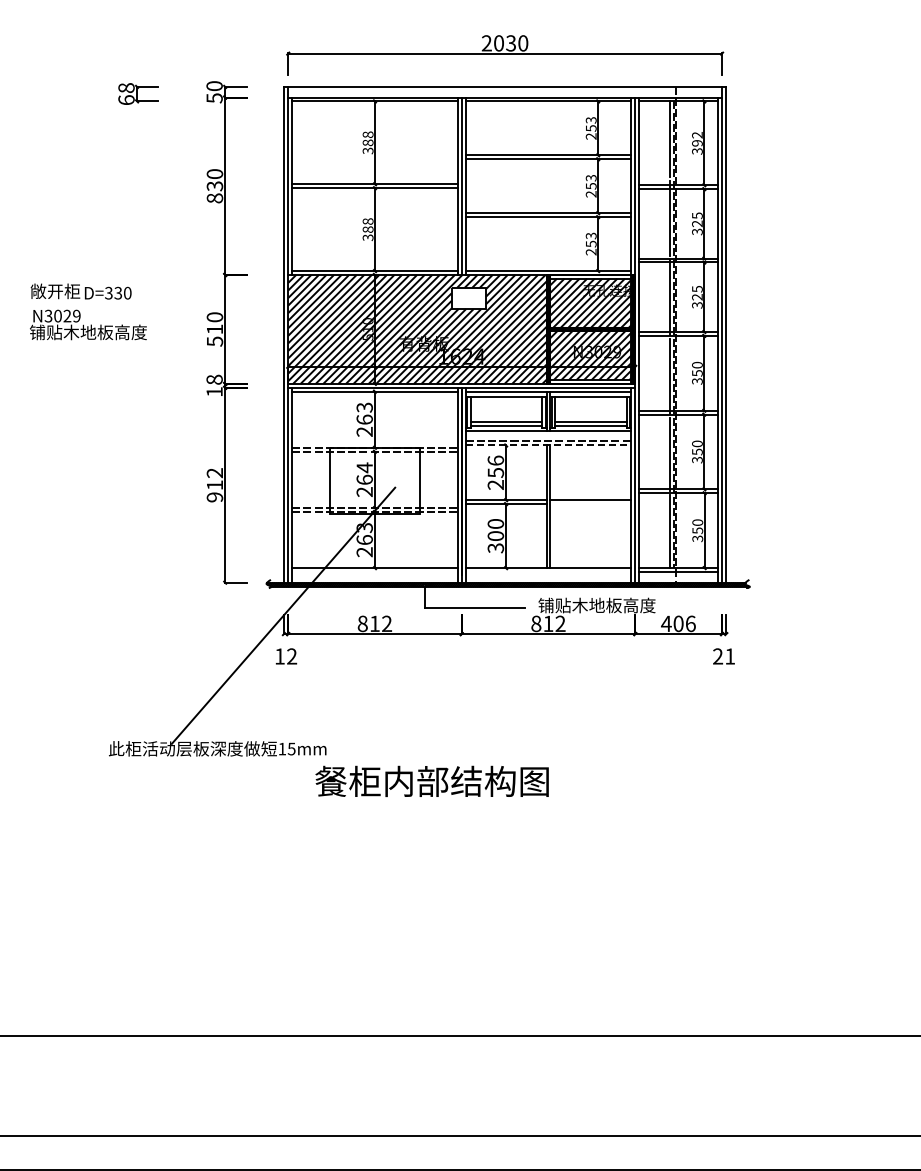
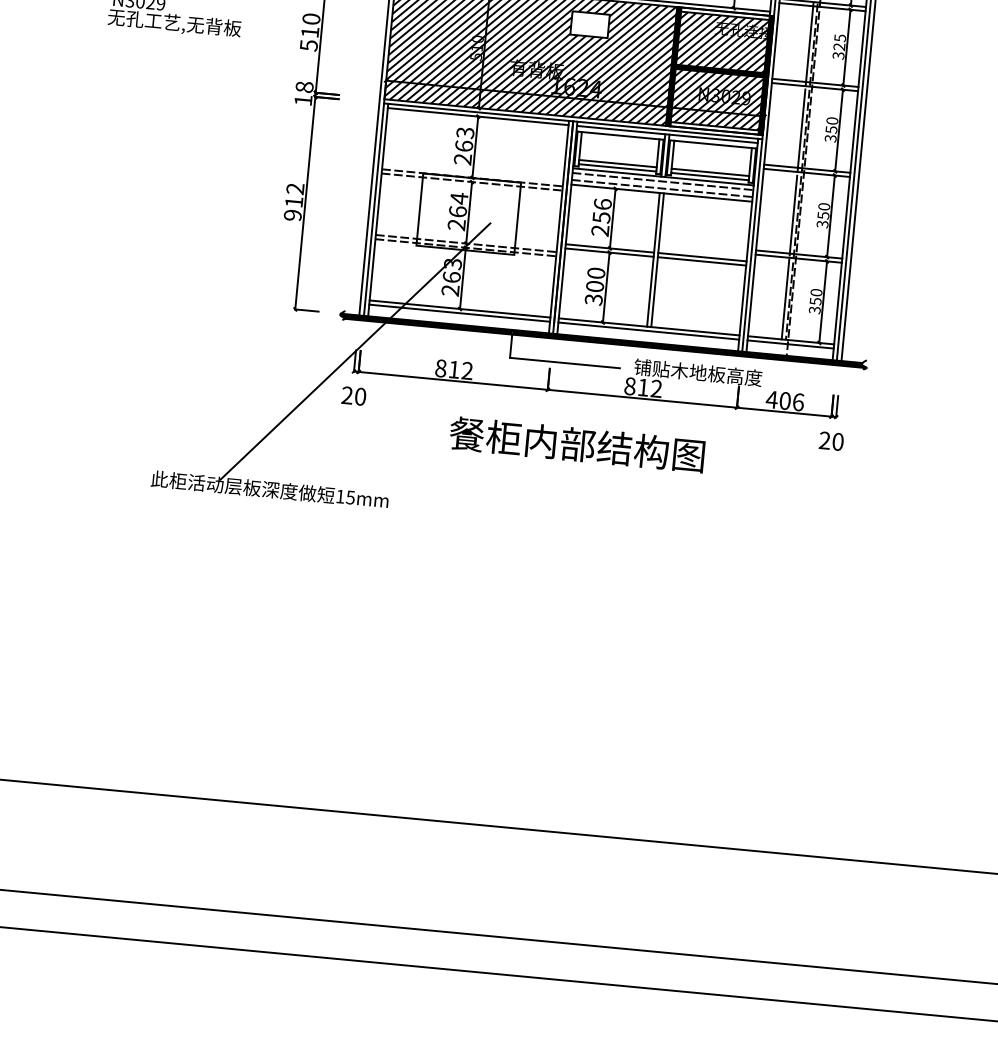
text: (90, 332) -> (174, 22), 铺贴木地板高度 -> 无孔工艺,无背板
line: (548, 434) -> (662, 181), added
line: (548, 445) -> (661, 193), dashed -> solid
line: (590, 504) -> (701, 261), added
line: (374, 572) -> (459, 313), added
line: (548, 572) -> (648, 331), added
text: (286, 656) -> (354, 396), 12 -> 20
text: (730, 656) -> (838, 441), 21 -> 20
text: (431, 780) -> (576, 443), moved

